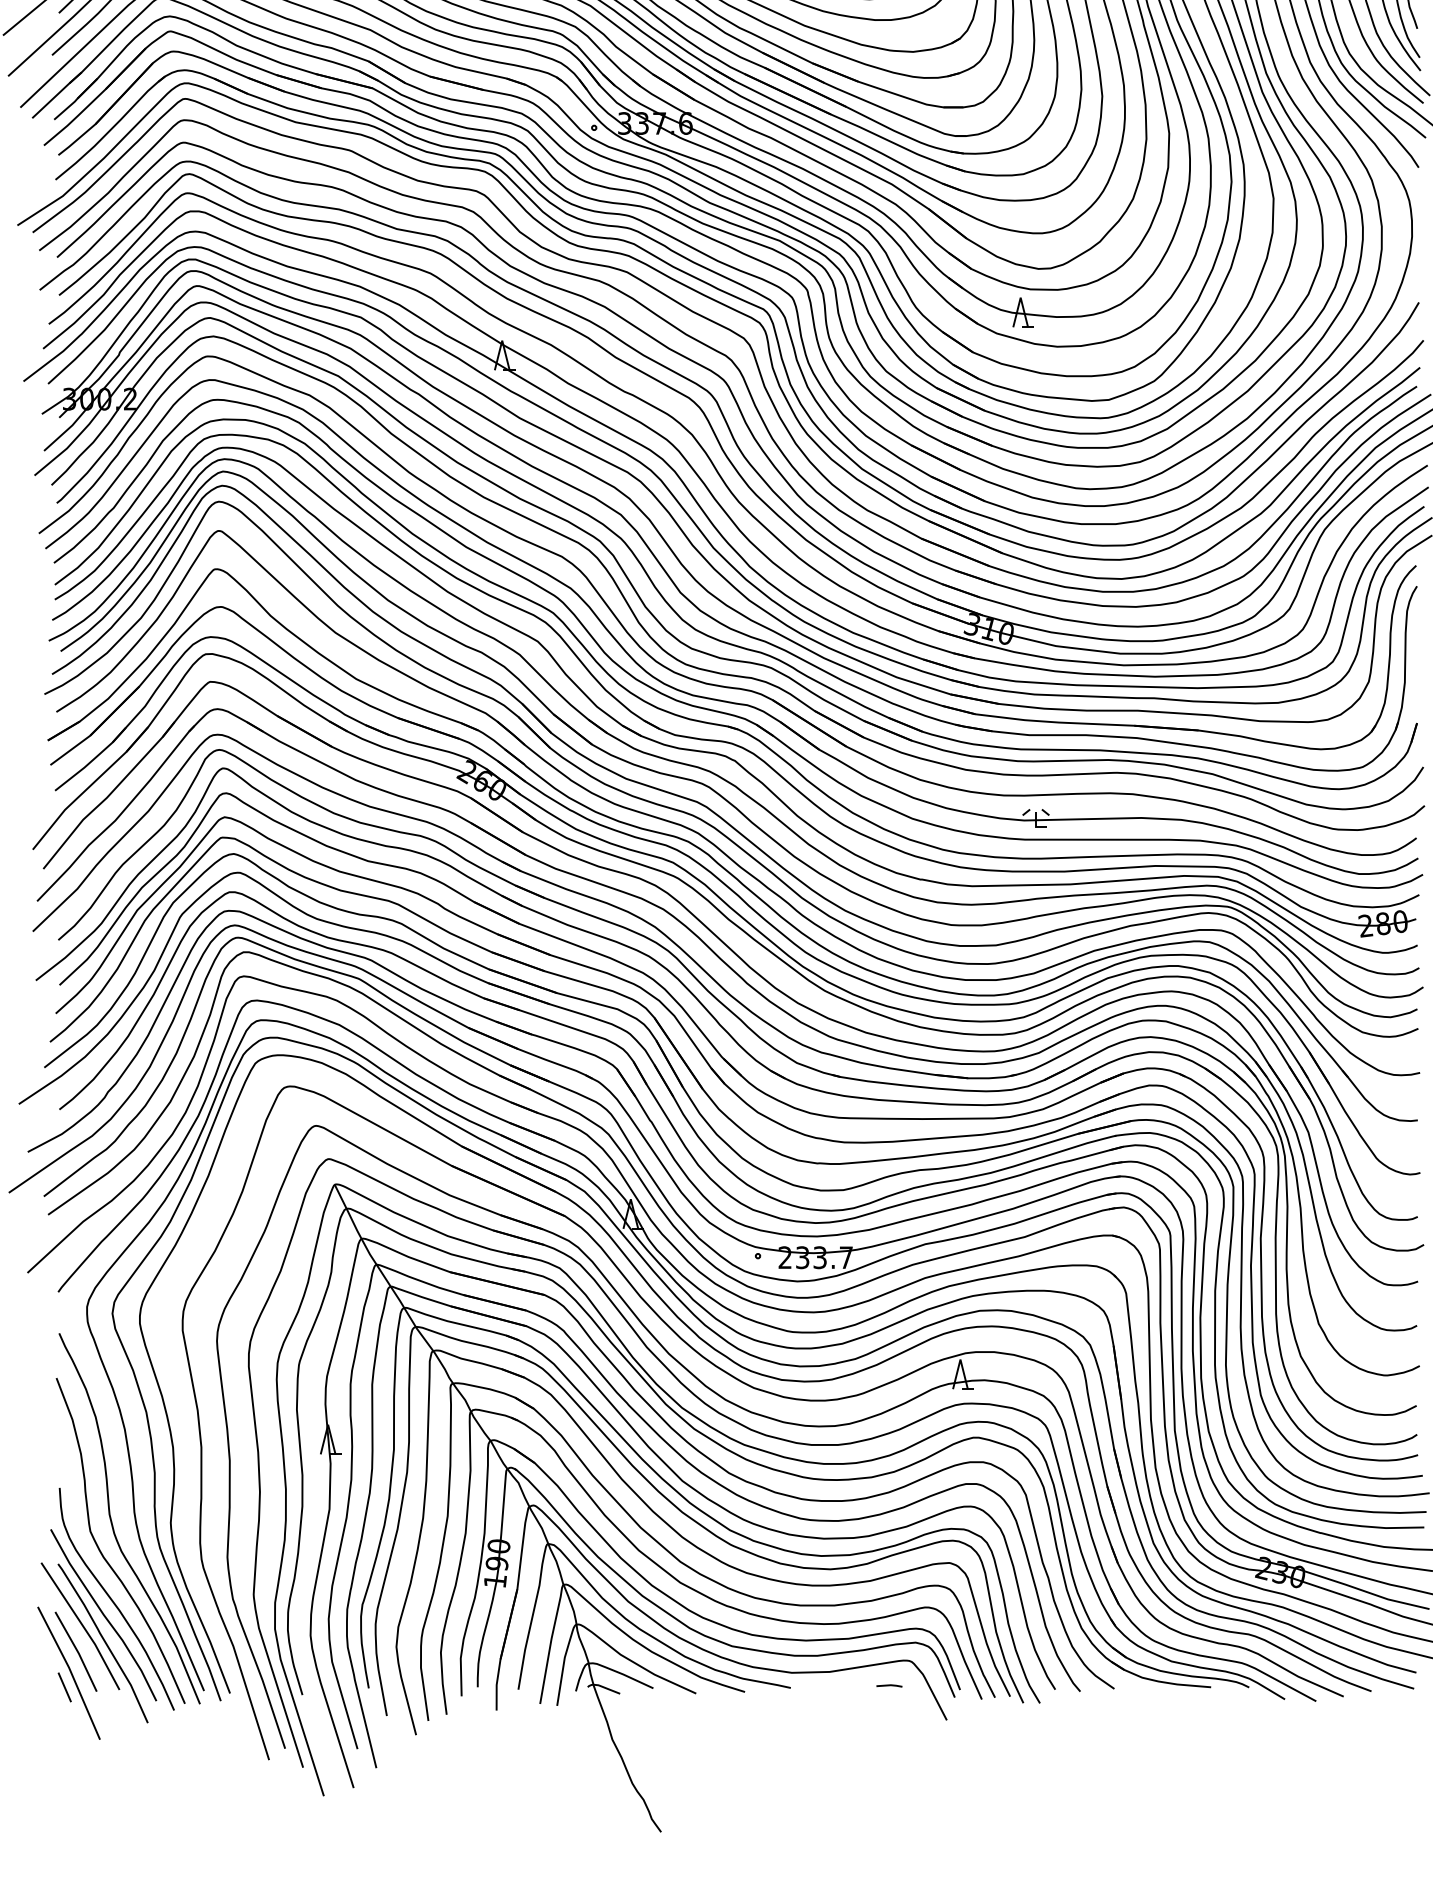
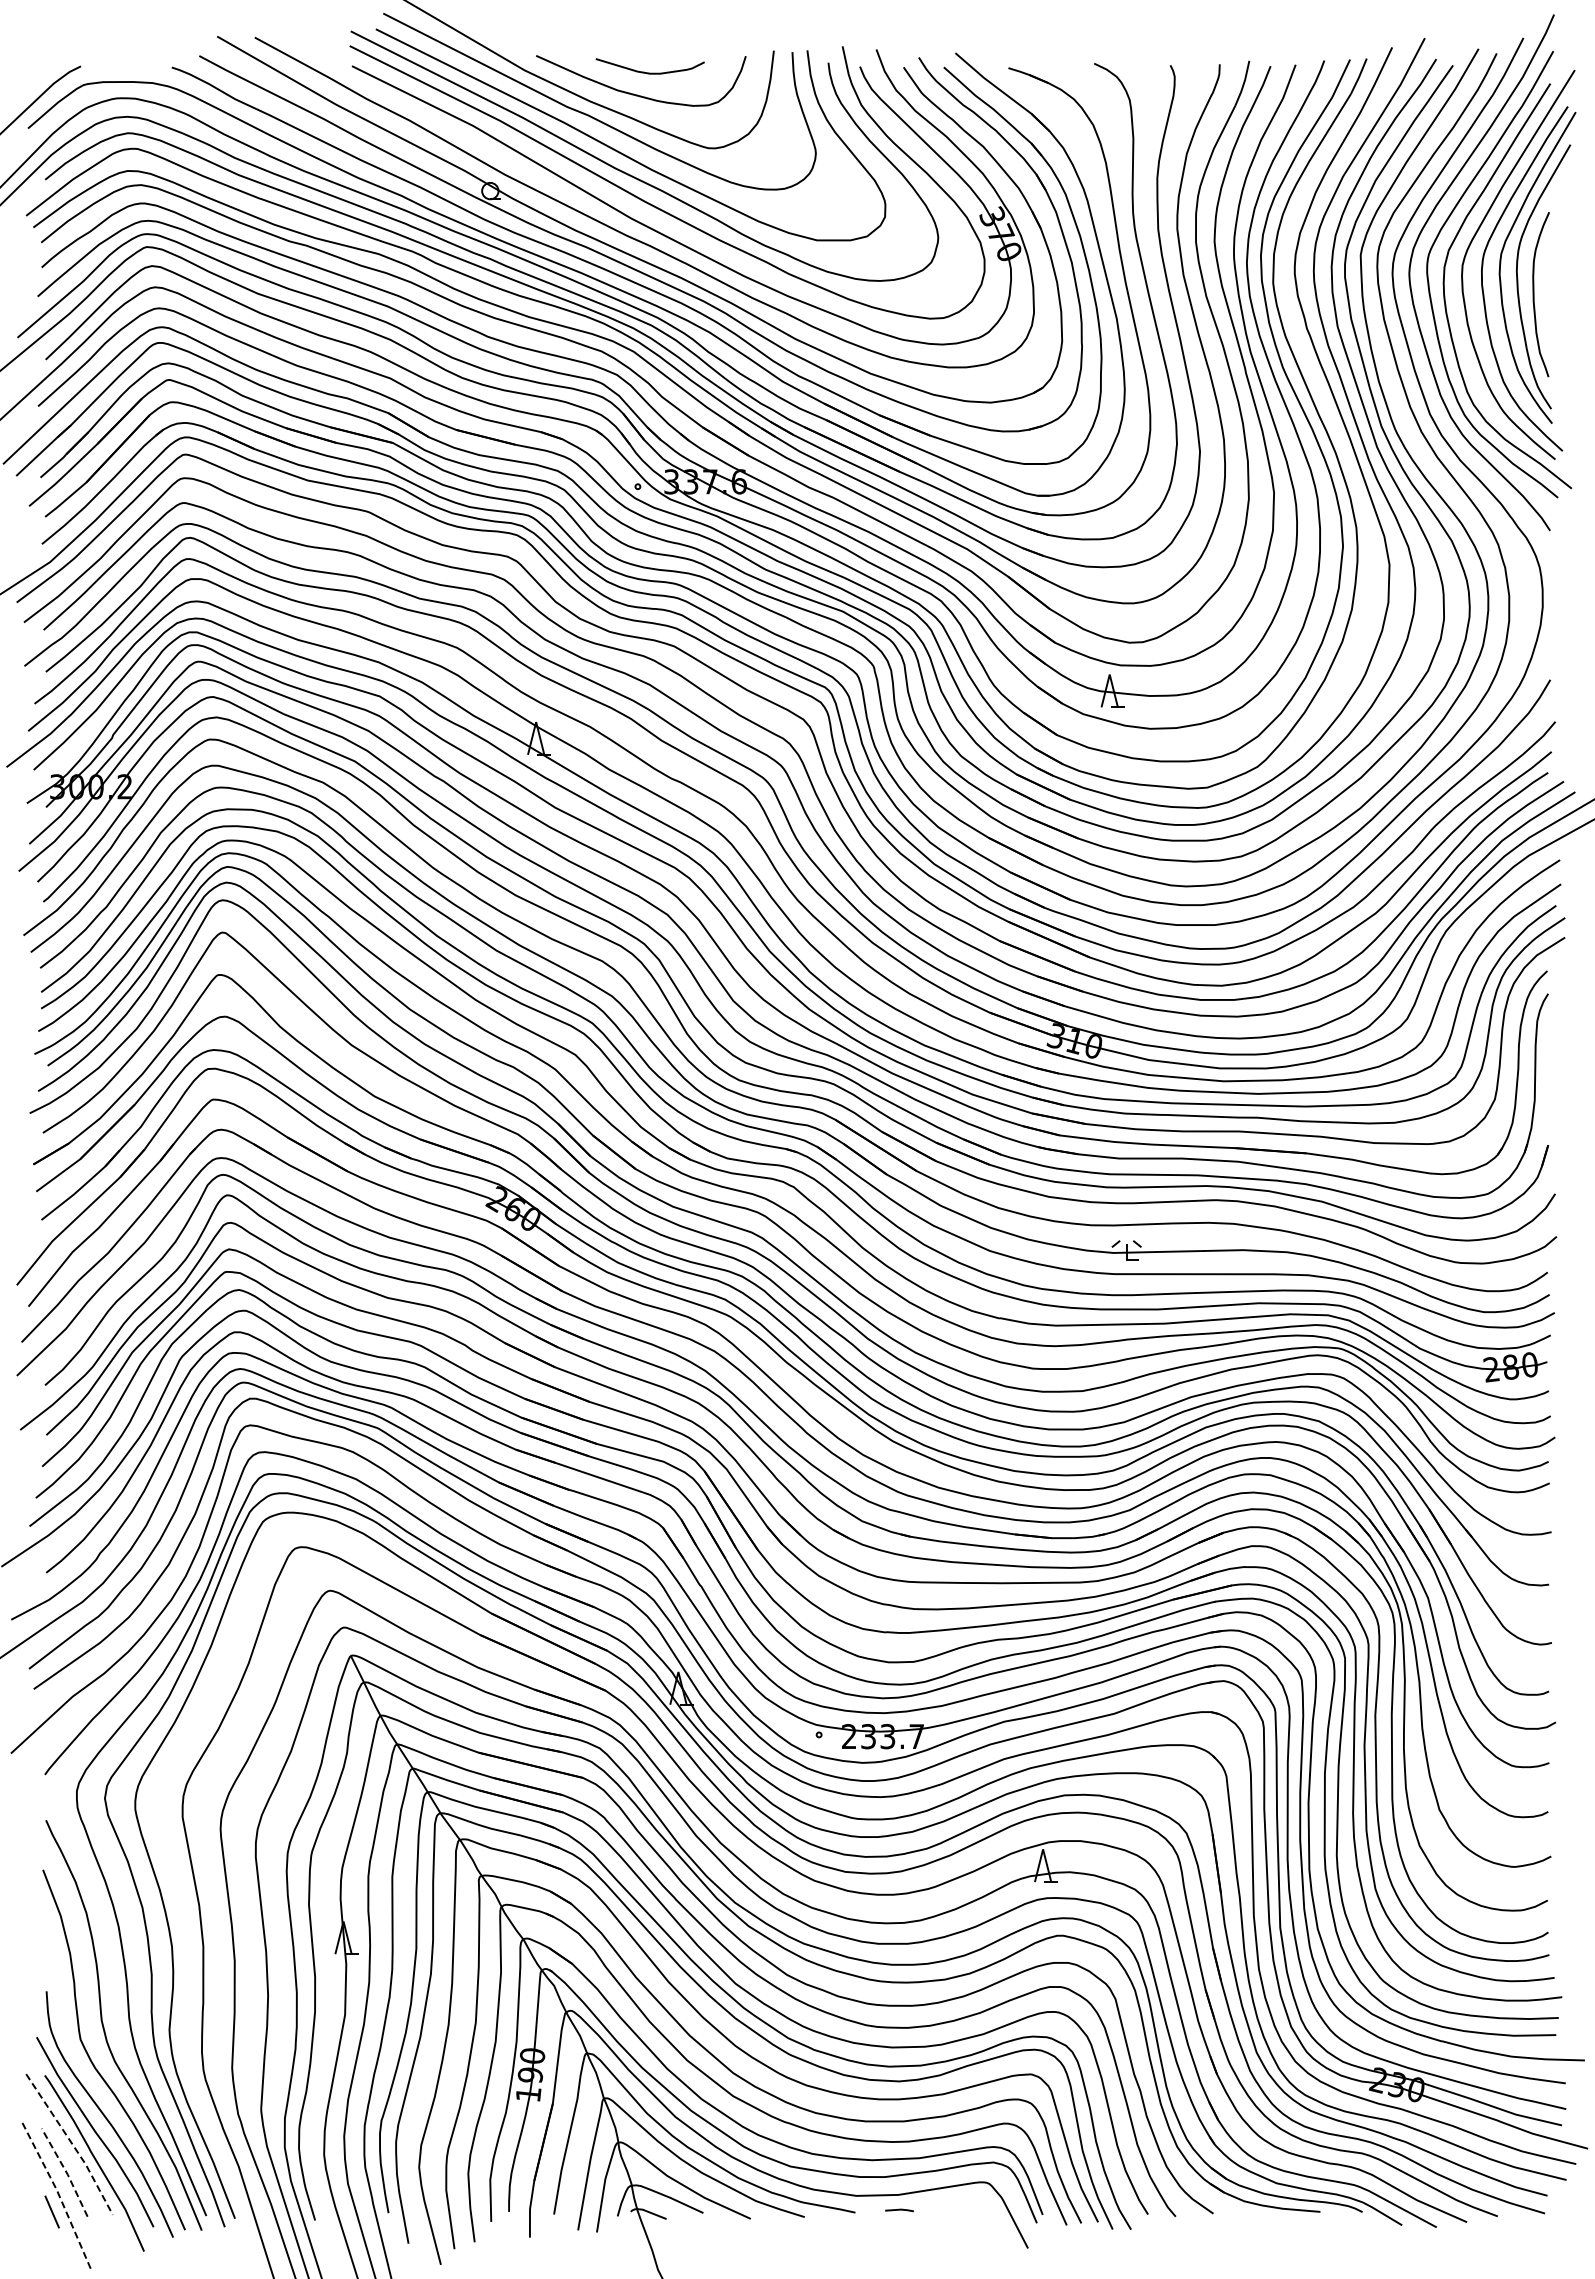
line: (83, 1625) -> (72, 2143), solid -> dashed
line: (77, 1651) -> (66, 2172), solid -> dashed
line: (70, 1671) -> (58, 2194), solid -> dashed
line: (889, 1686) -> (899, 2210), moved

